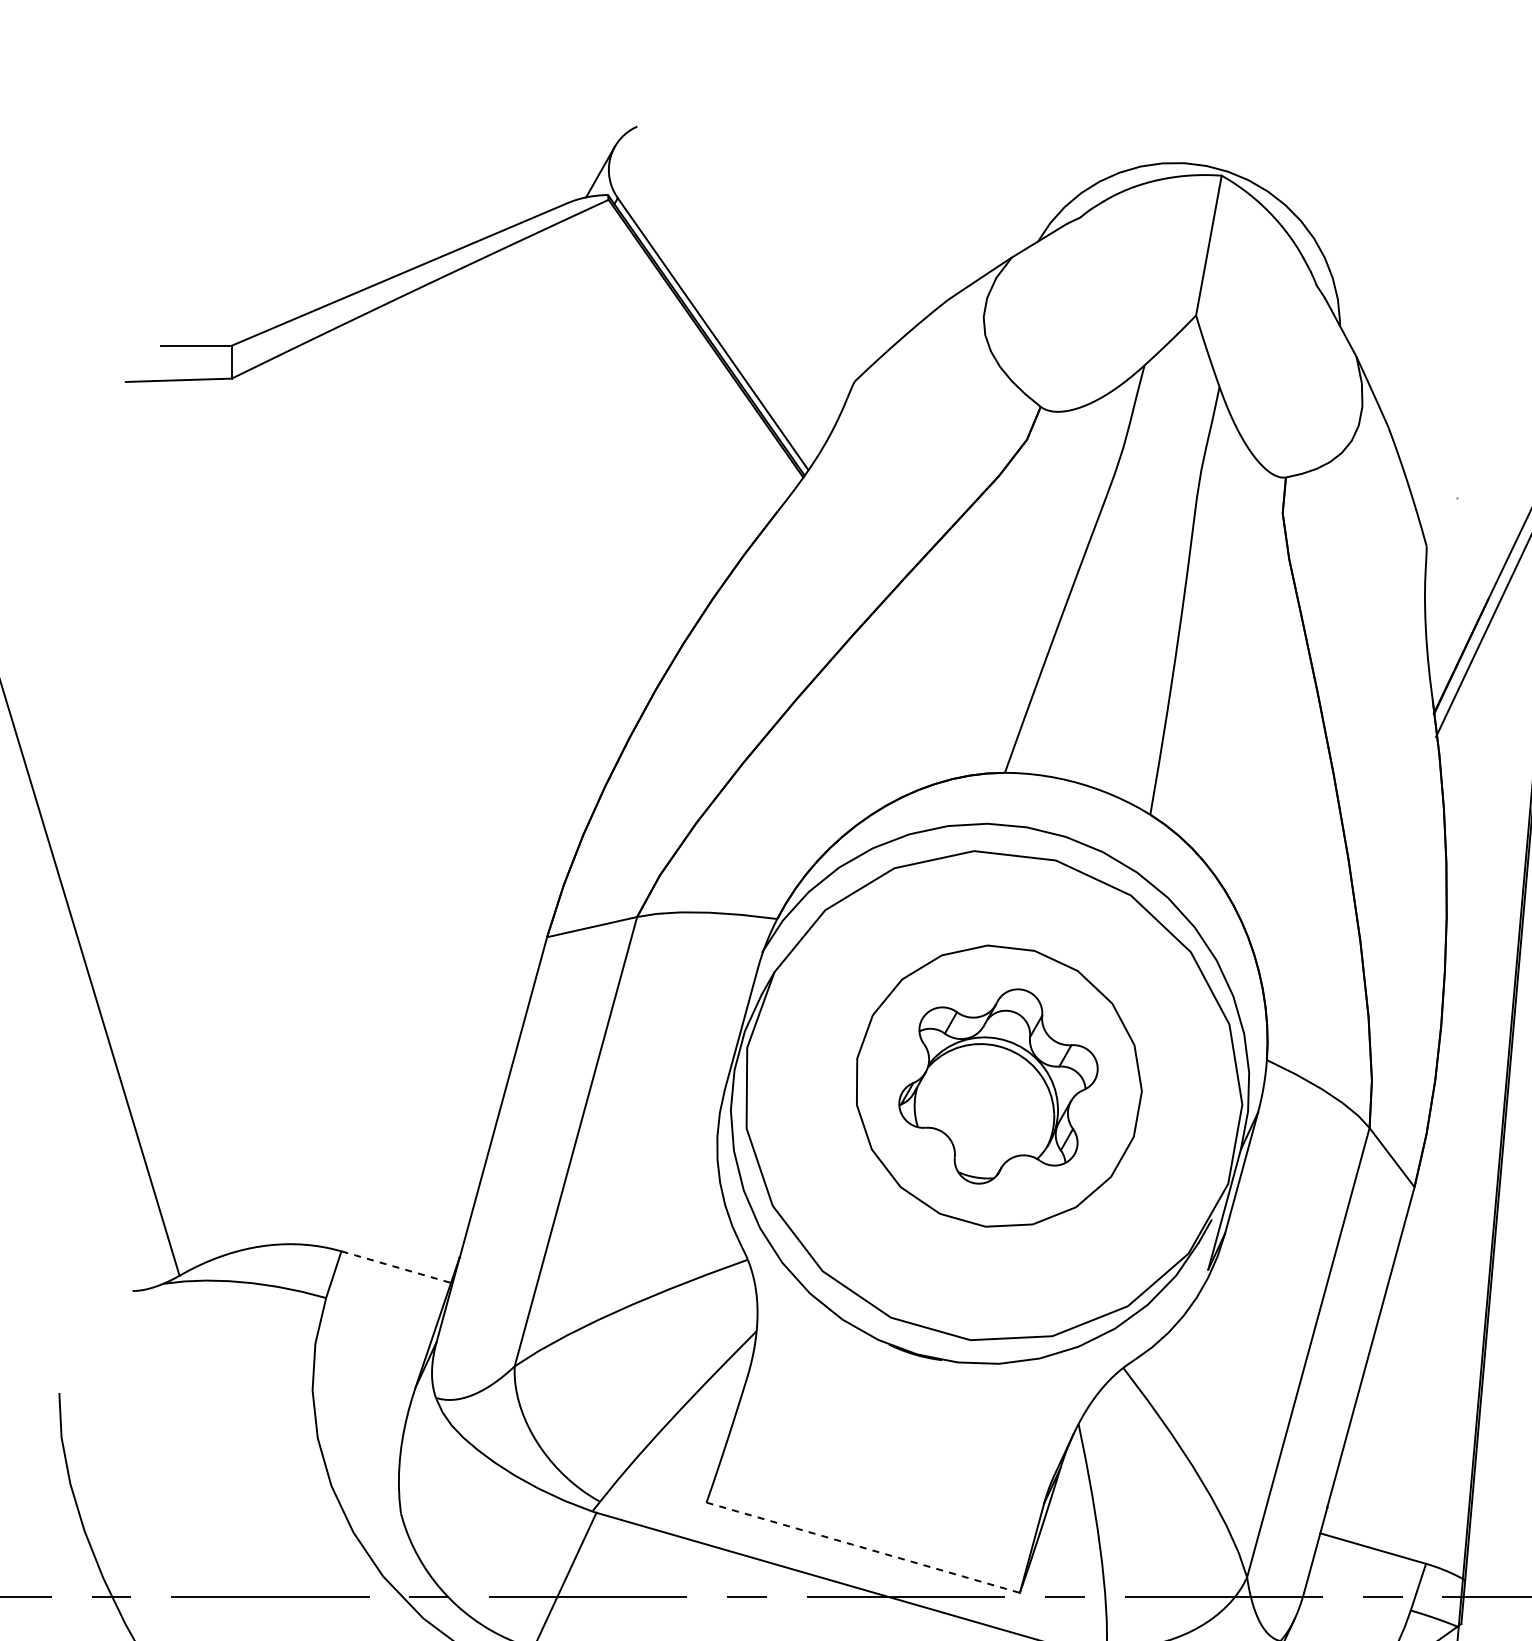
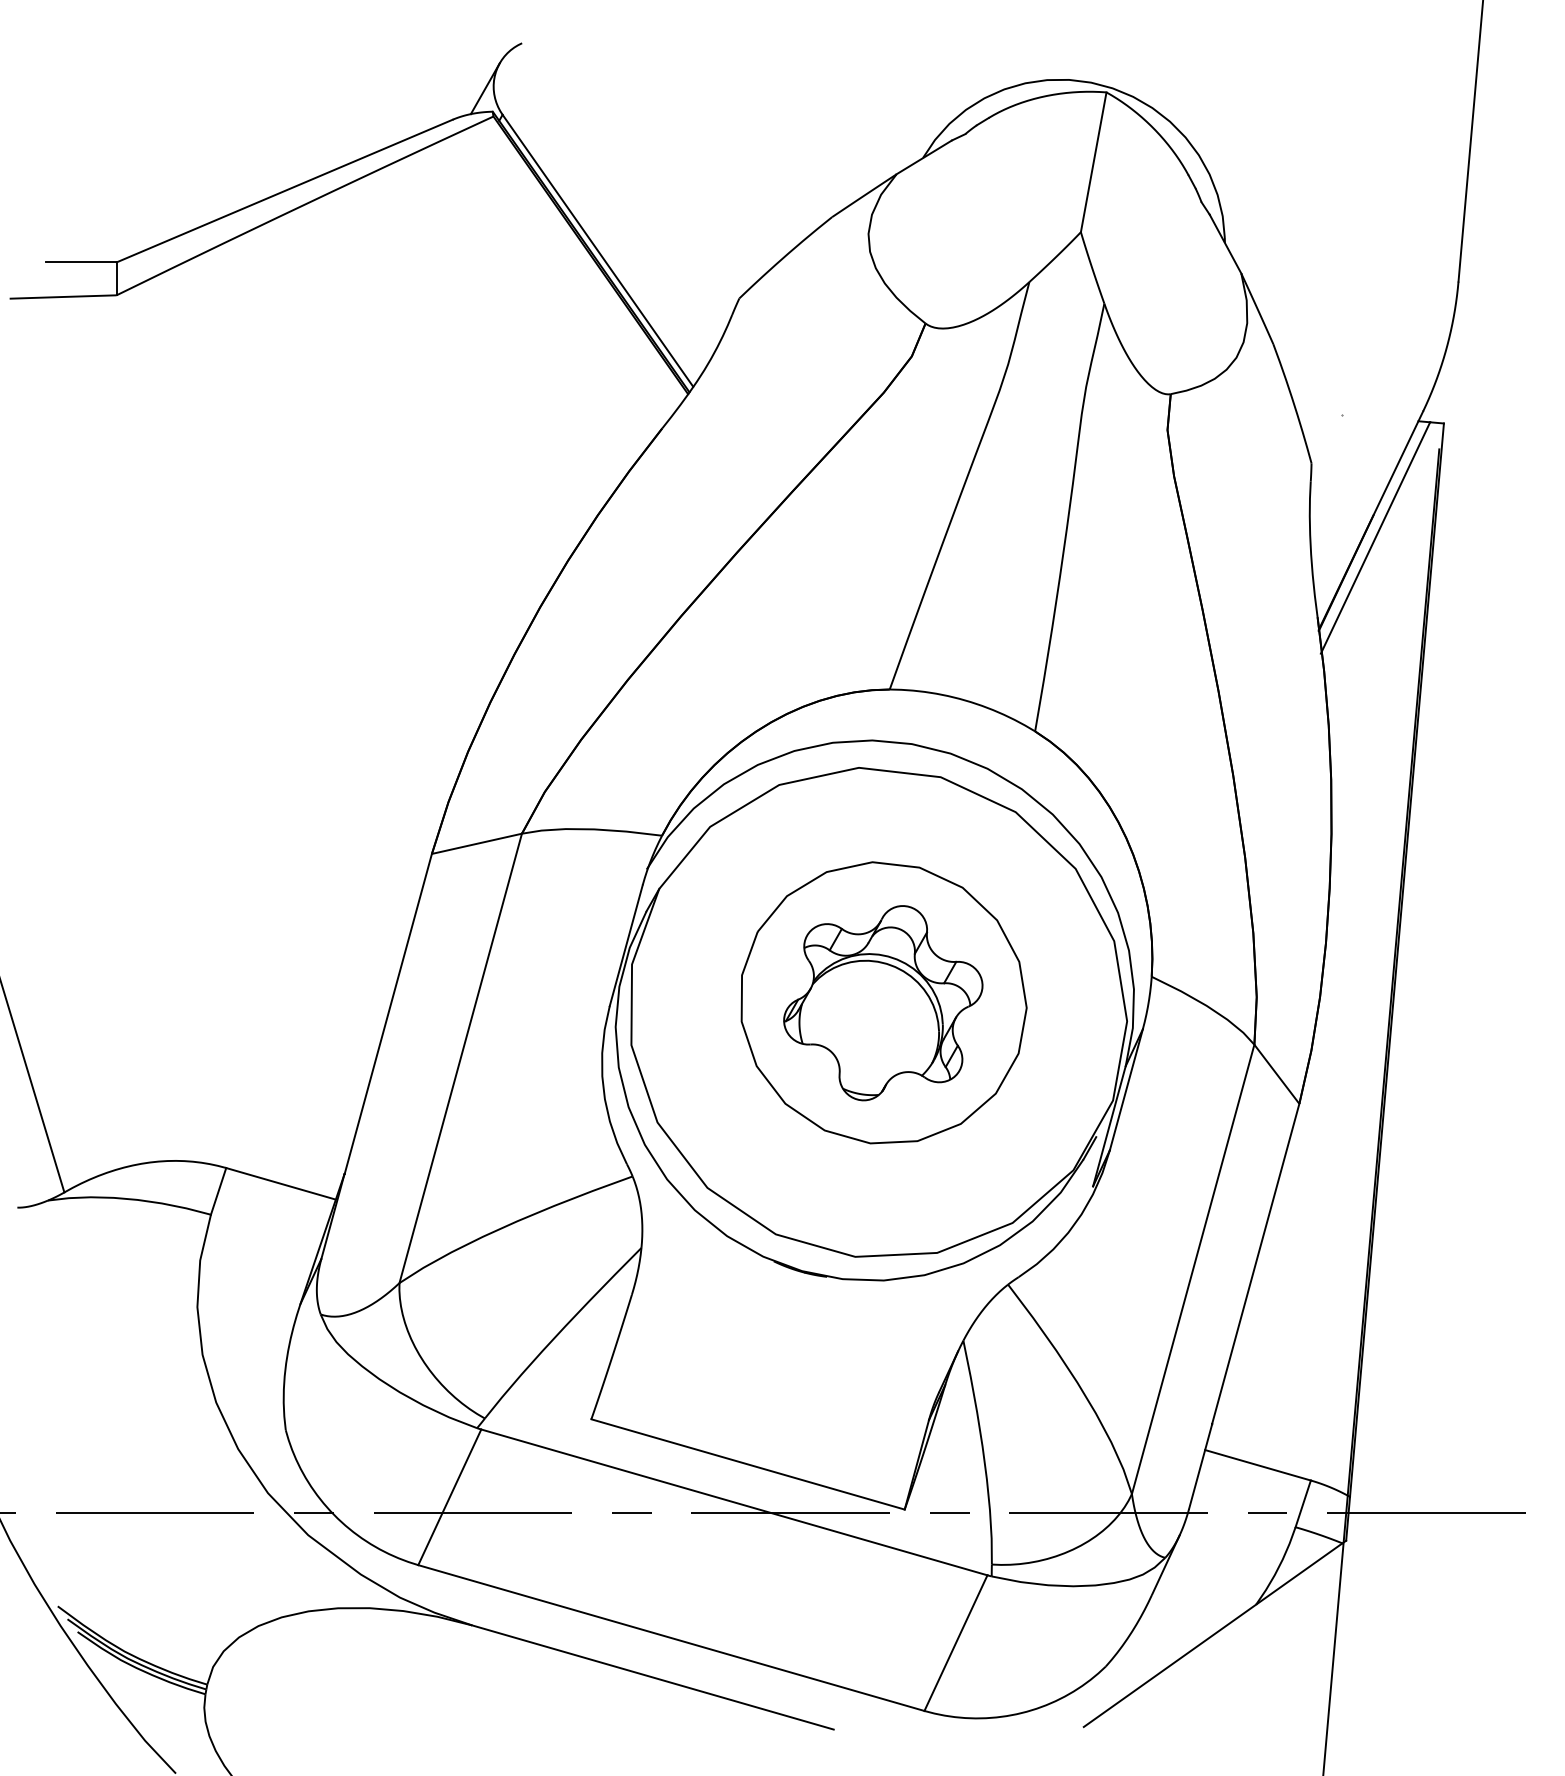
line: (396, 1266) -> (281, 1183), dashed -> solid
line: (863, 1547) -> (748, 1464), dashed -> solid

